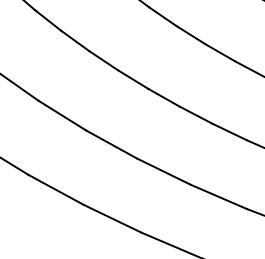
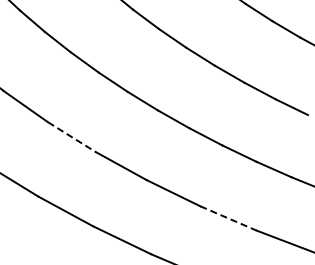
line: (62, 115) -> (72, 137), solid -> dashed
line: (218, 196) -> (228, 218), solid -> dashed

